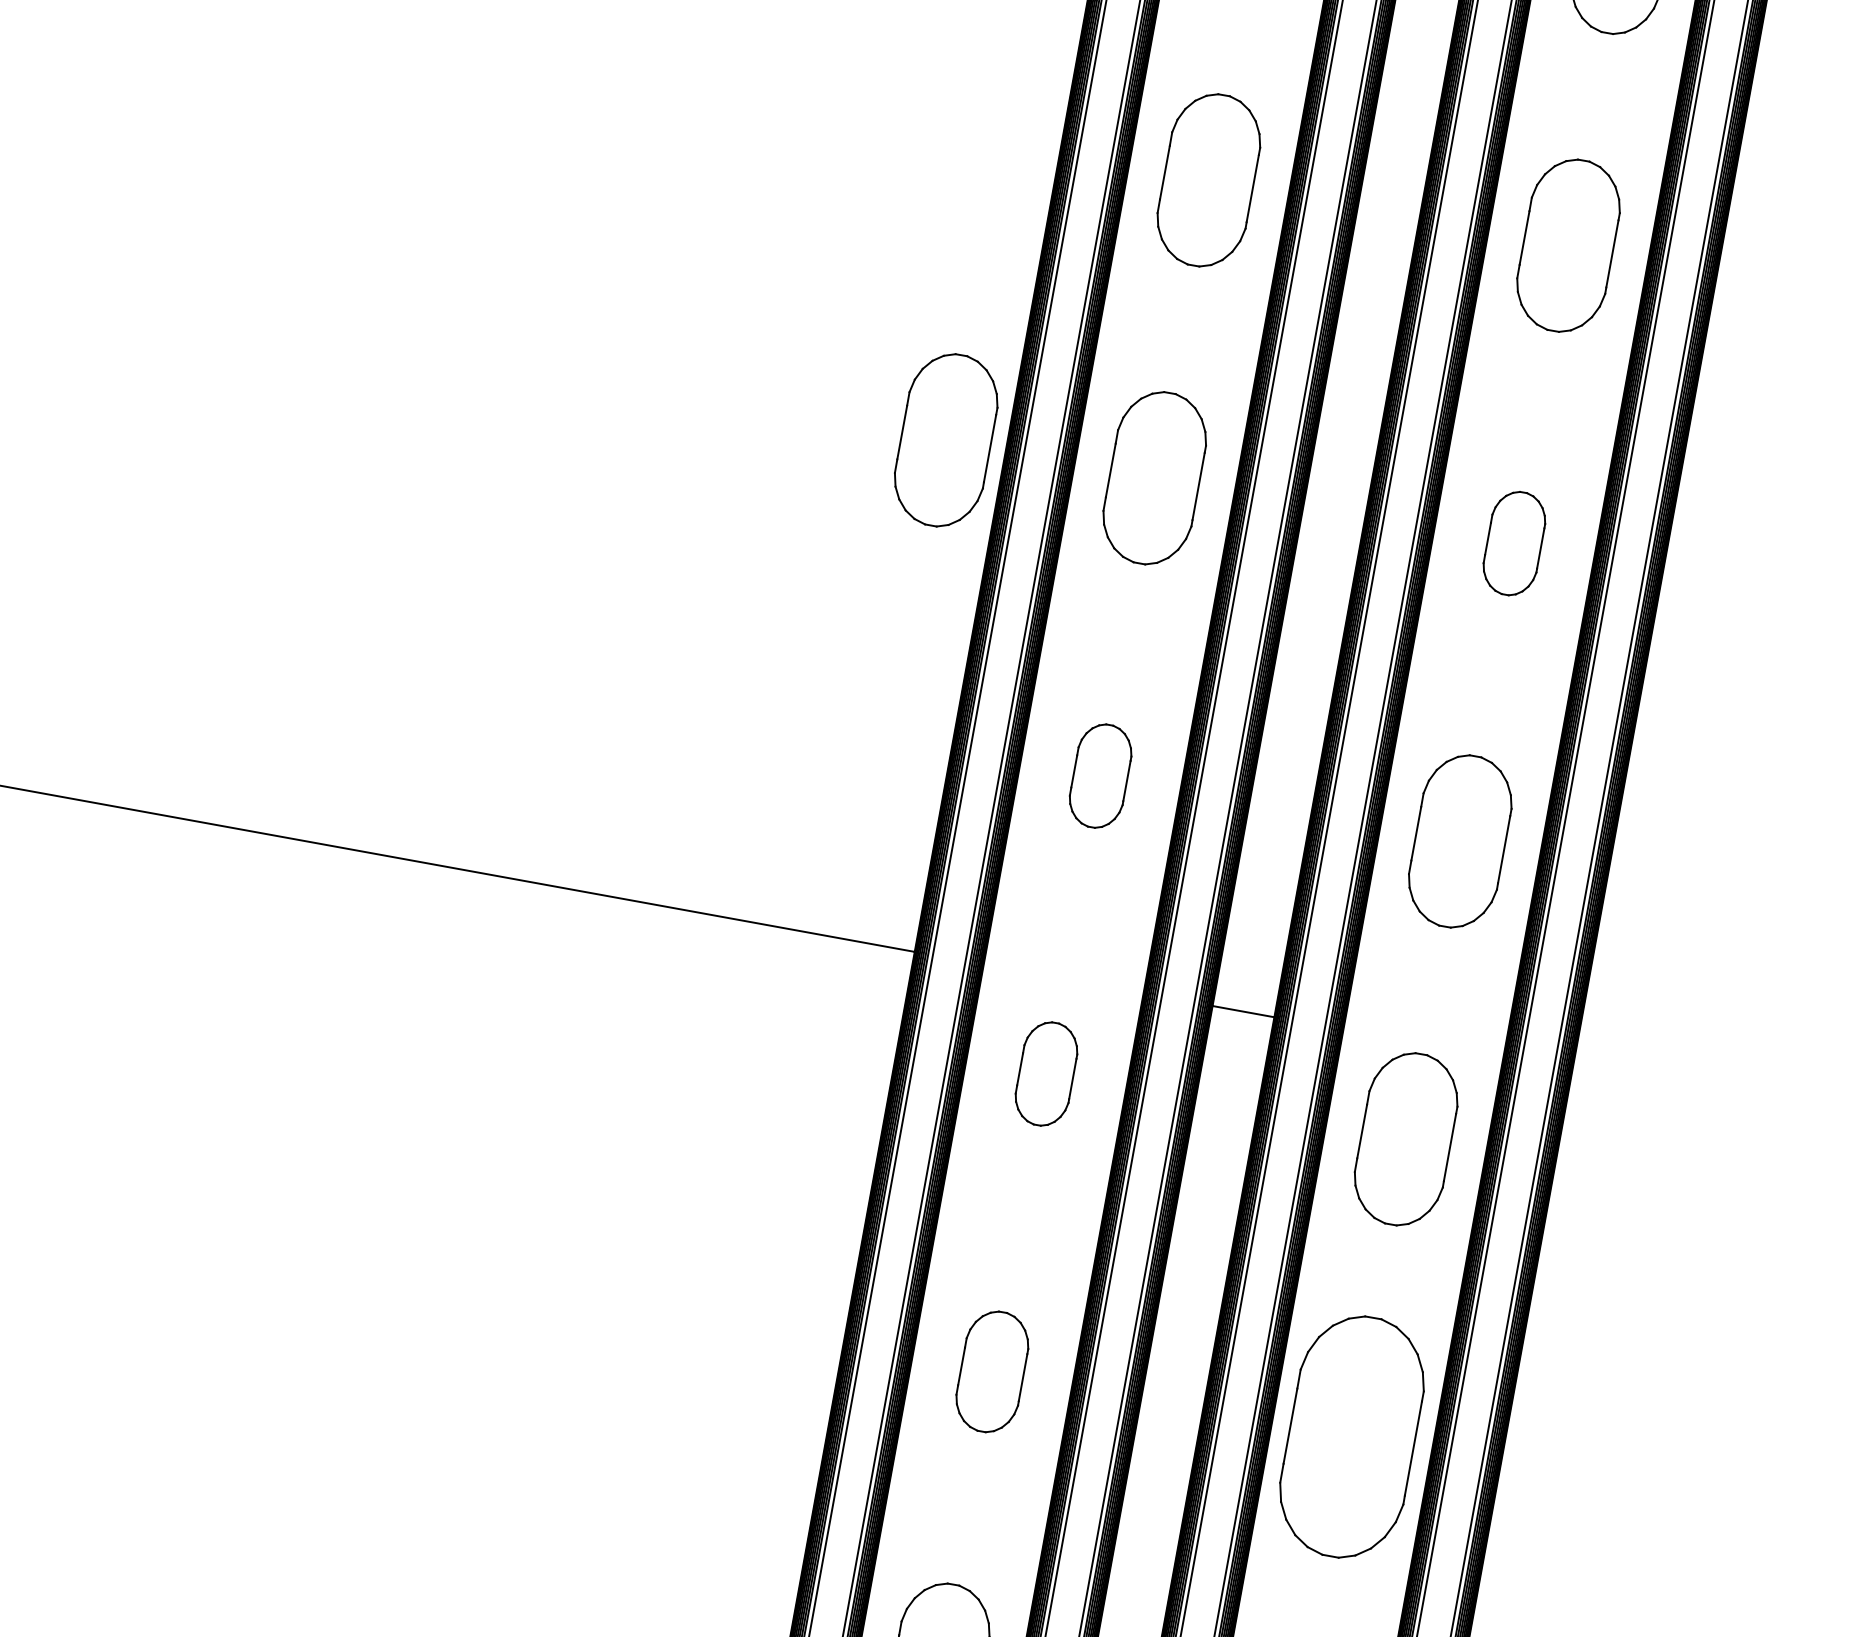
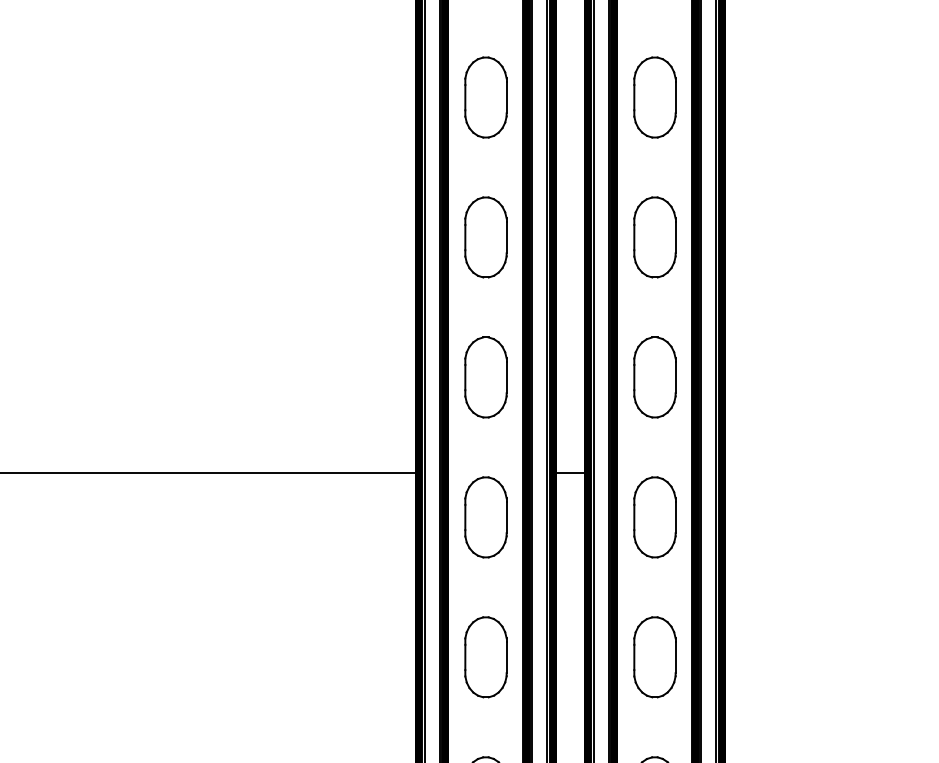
part: (945, 440) -> (387, 237), removed
part: (1513, 543) -> (654, 237), size x1.67
part: (1099, 776) -> (485, 377), size x1.67
part: (1045, 1073) -> (485, 517), size x1.67
part: (991, 1371) -> (485, 657), size x1.43
part: (1350, 1437) -> (654, 657), size x0.71

